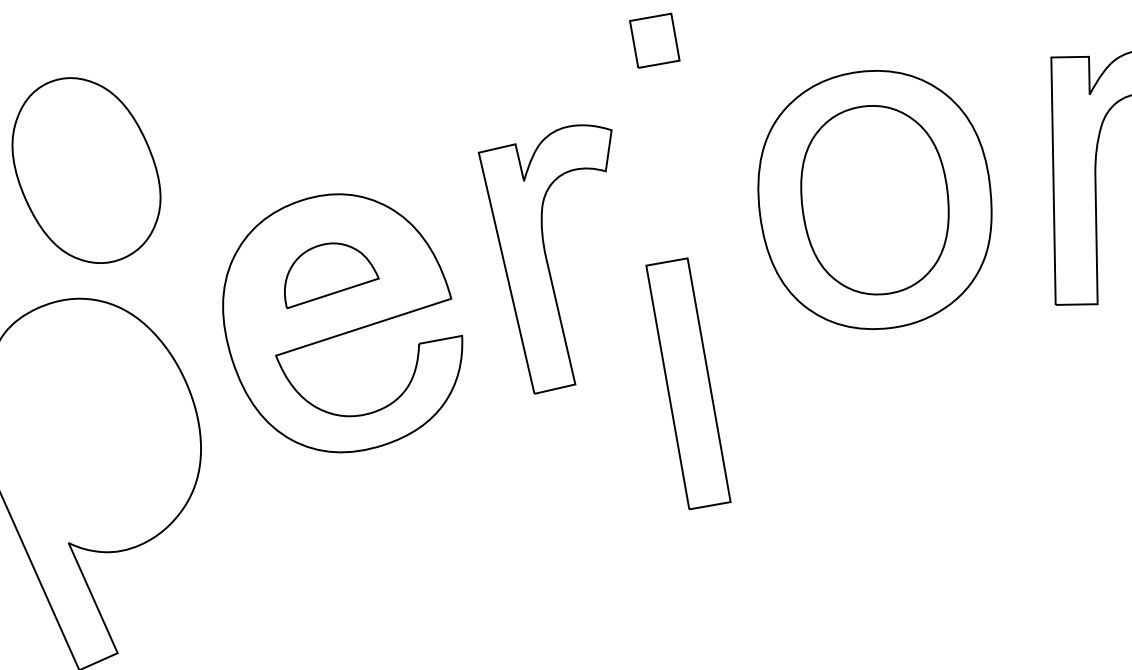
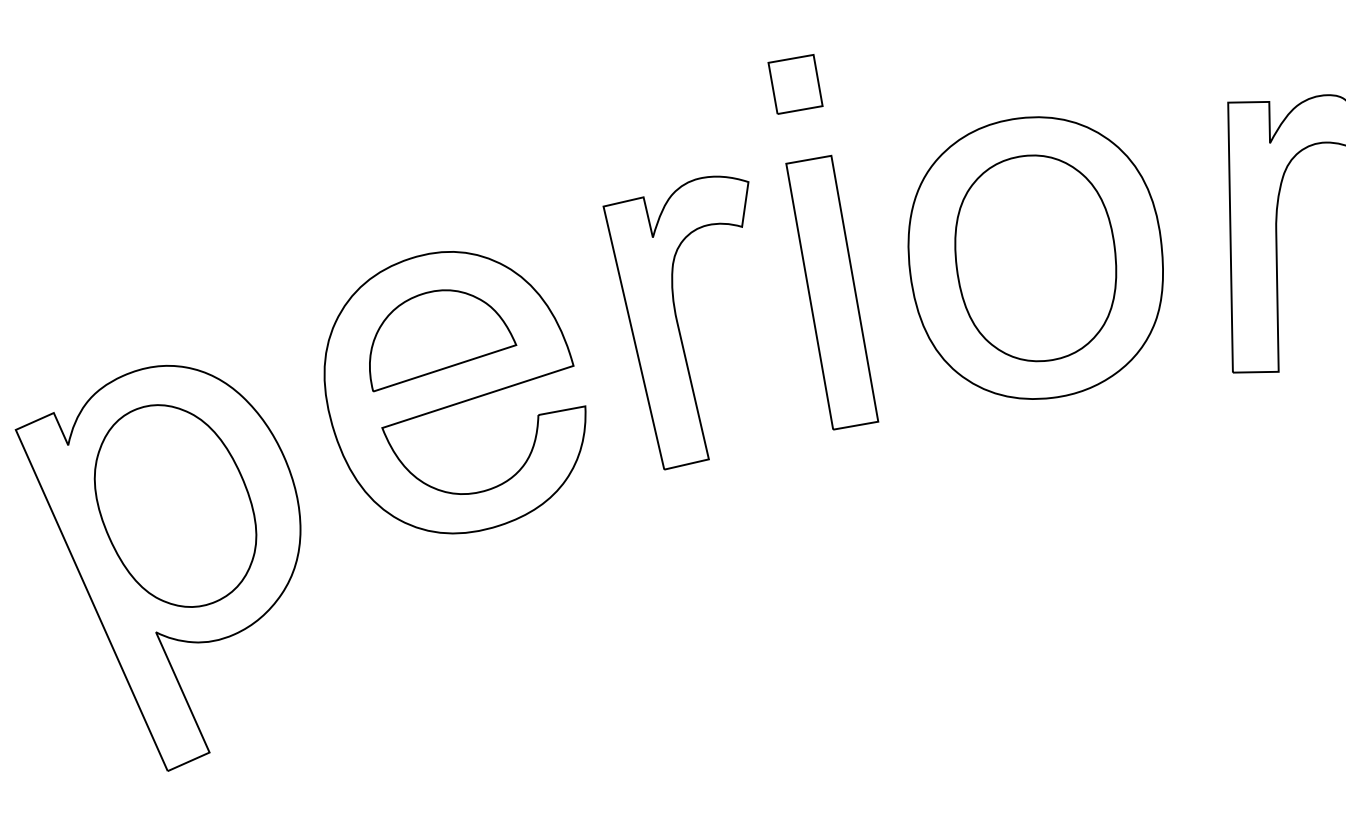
part: (86, 170) -> (175, 505), moved
part: (332, 275) -> (443, 340), size x1.43
part: (688, 383) -> (832, 292), moved

